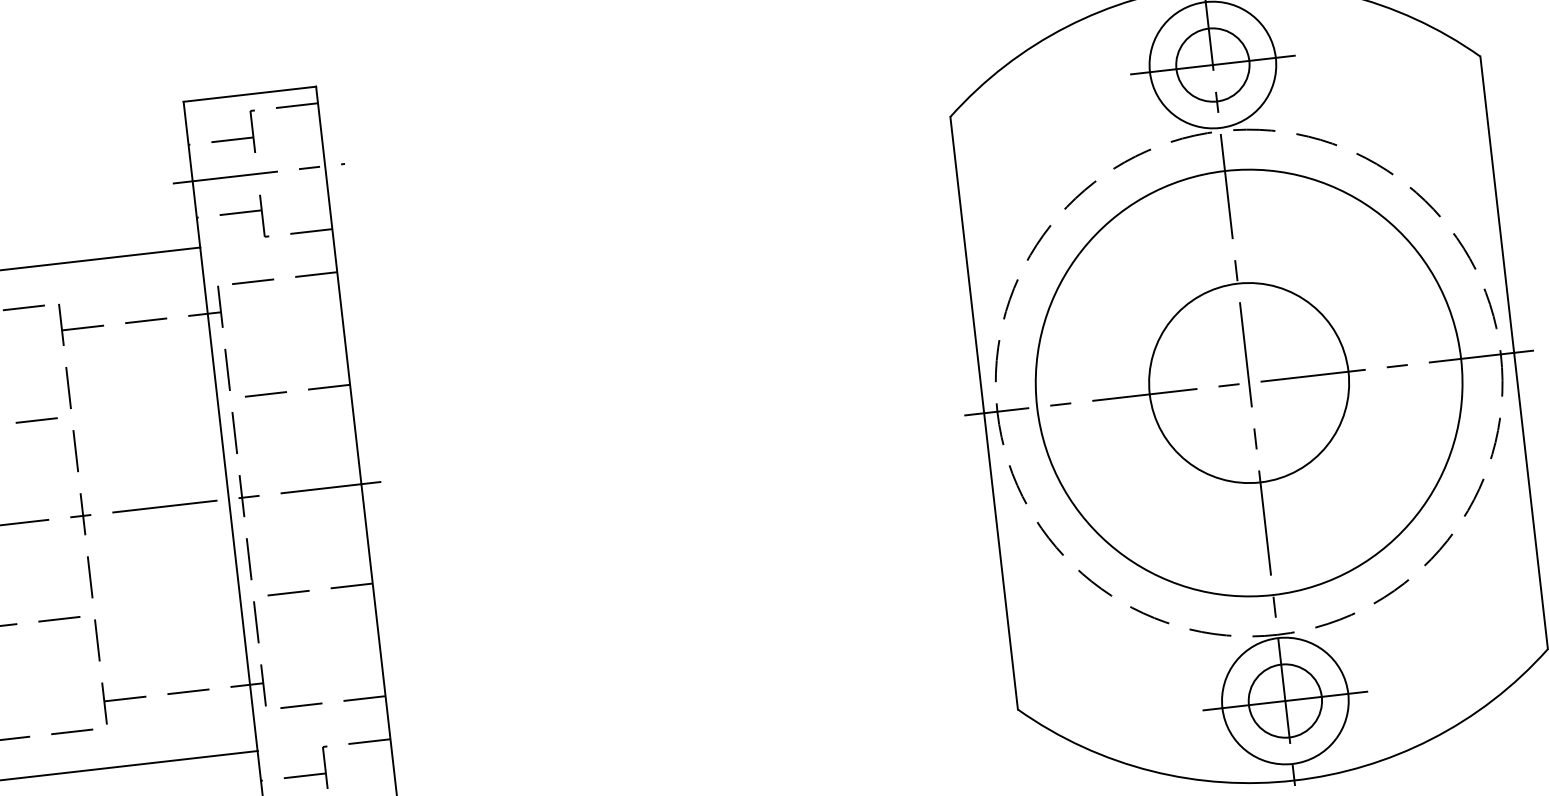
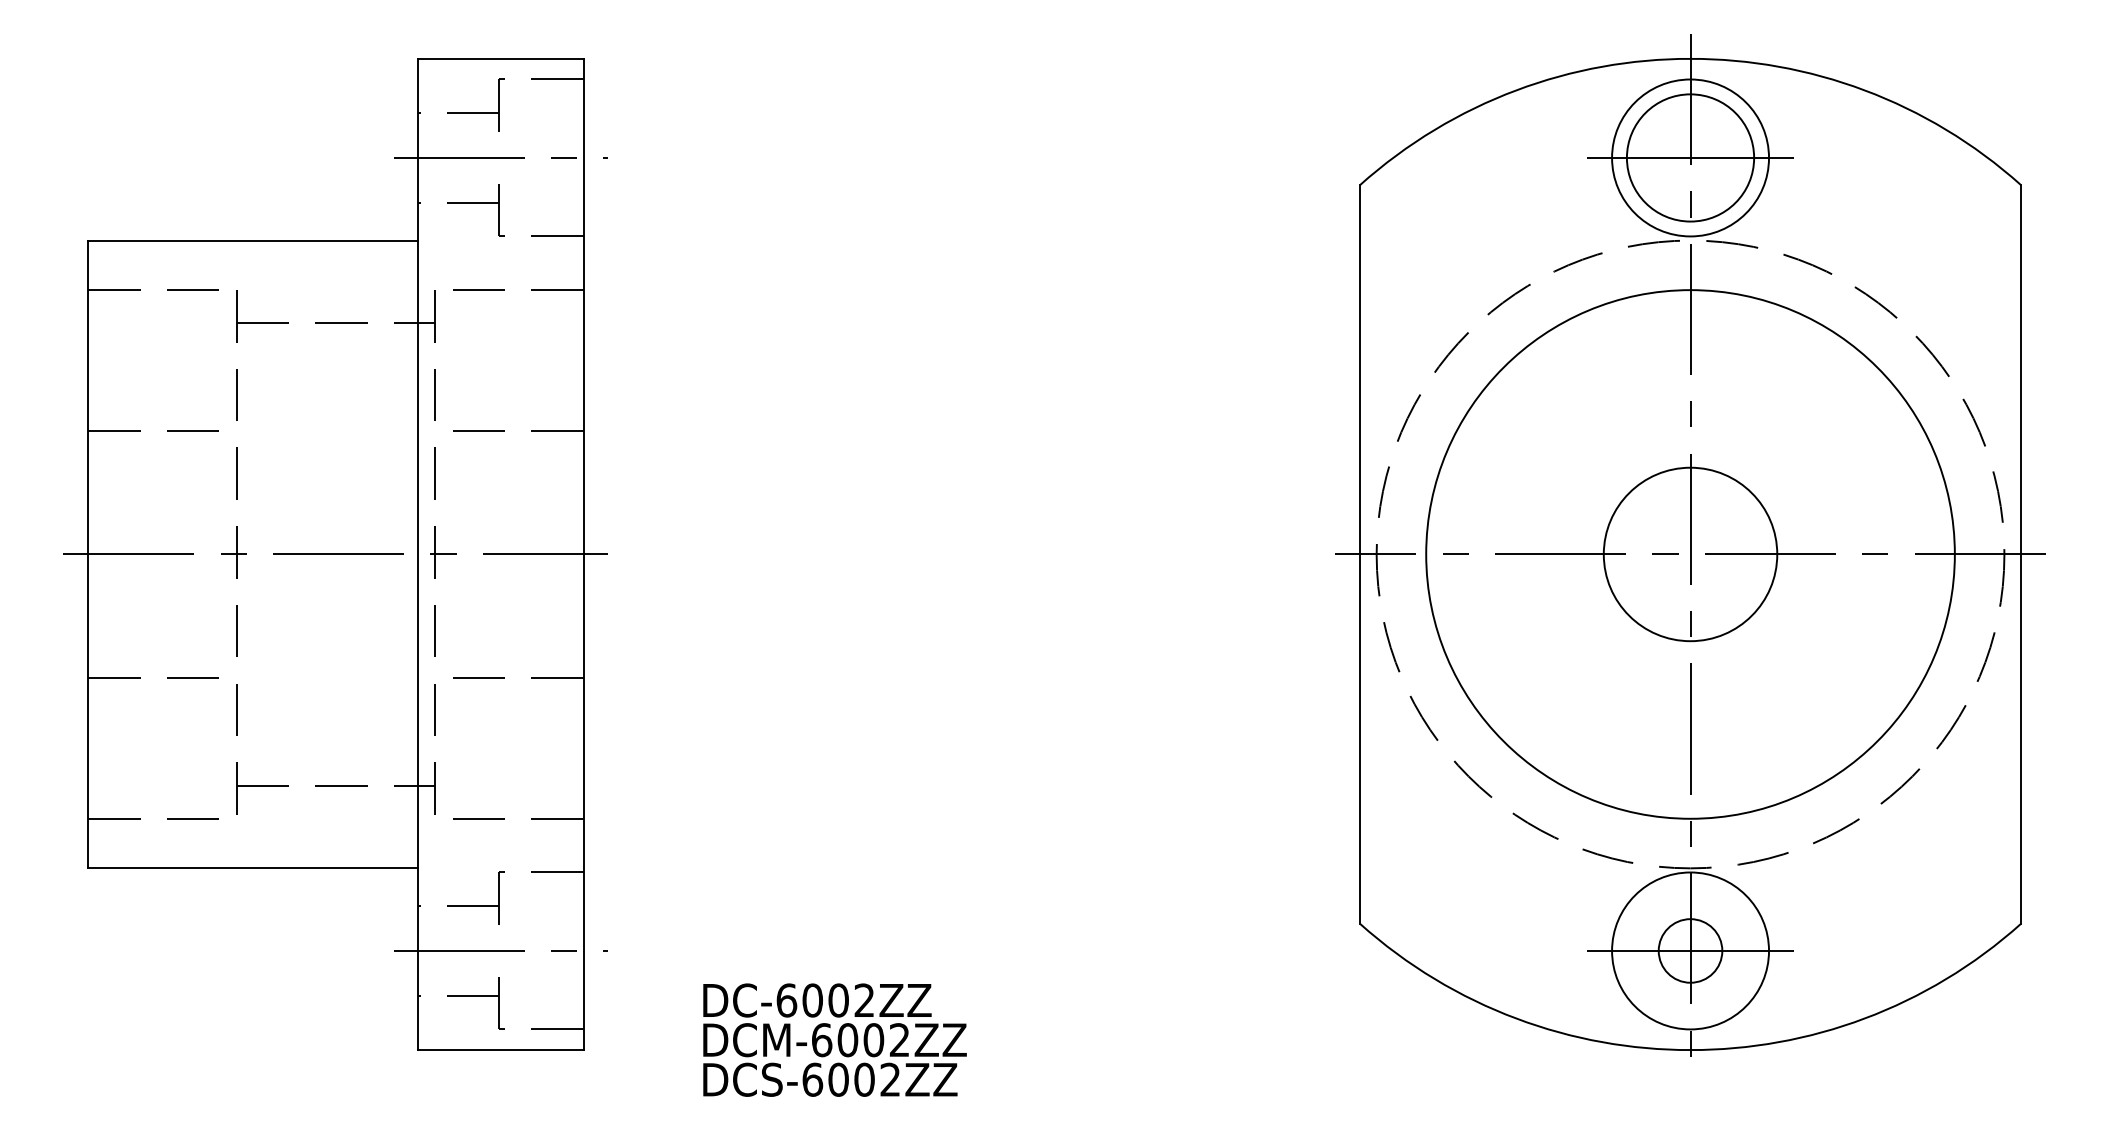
circle: (1212, 64) -> (1690, 157), size x1.4
circle: (1249, 383) -> (1690, 554), size x0.7
circle: (1285, 700) -> (1690, 950), size x0.7

